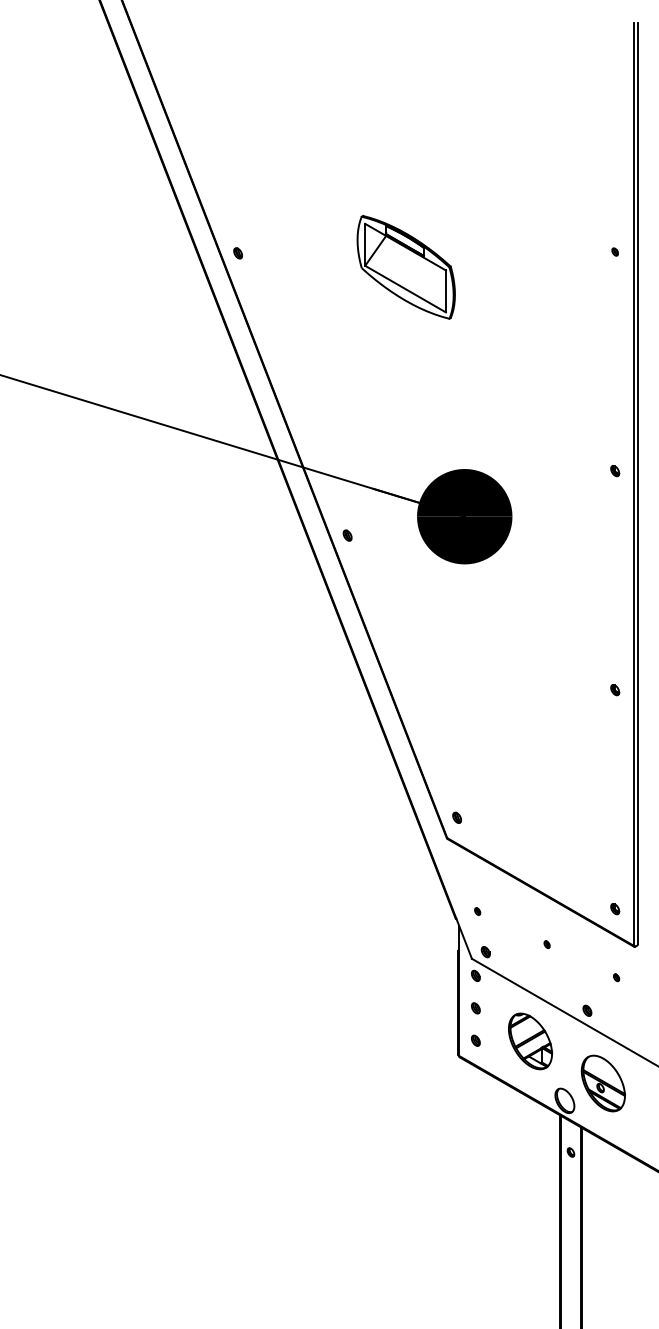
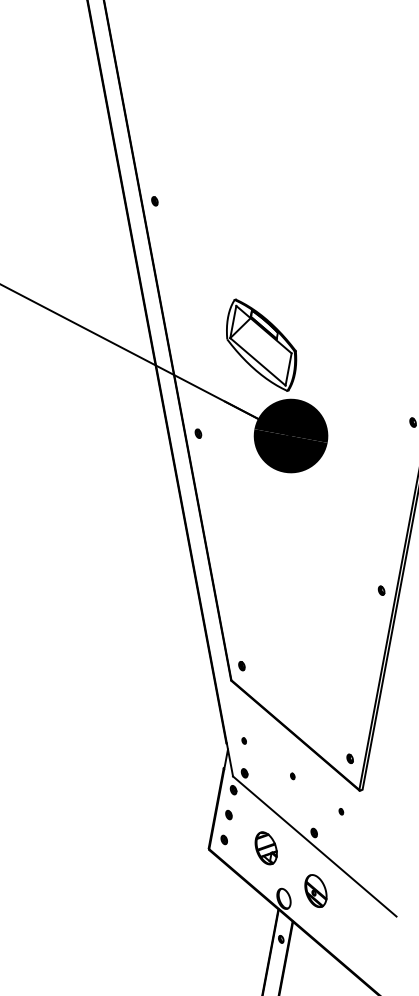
part: (405, 266) -> (261, 344), moved
part: (530, 1041) -> (266, 848), size x0.7
part: (602, 1083) -> (315, 890), size x0.7

